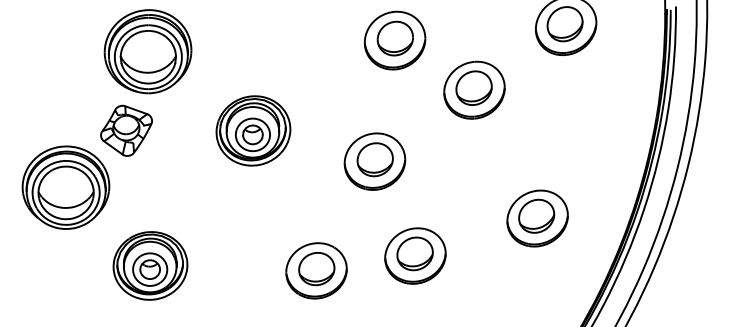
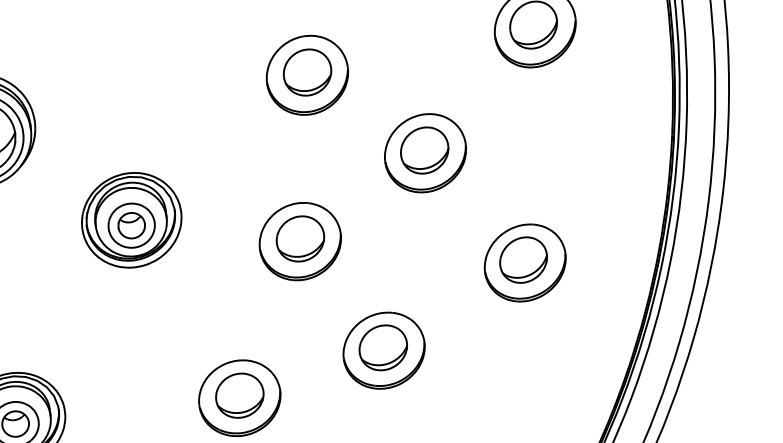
part: (474, 89) -> (425, 152), moved
part: (537, 218) -> (525, 262), moved
part: (415, 255) -> (384, 349), moved

